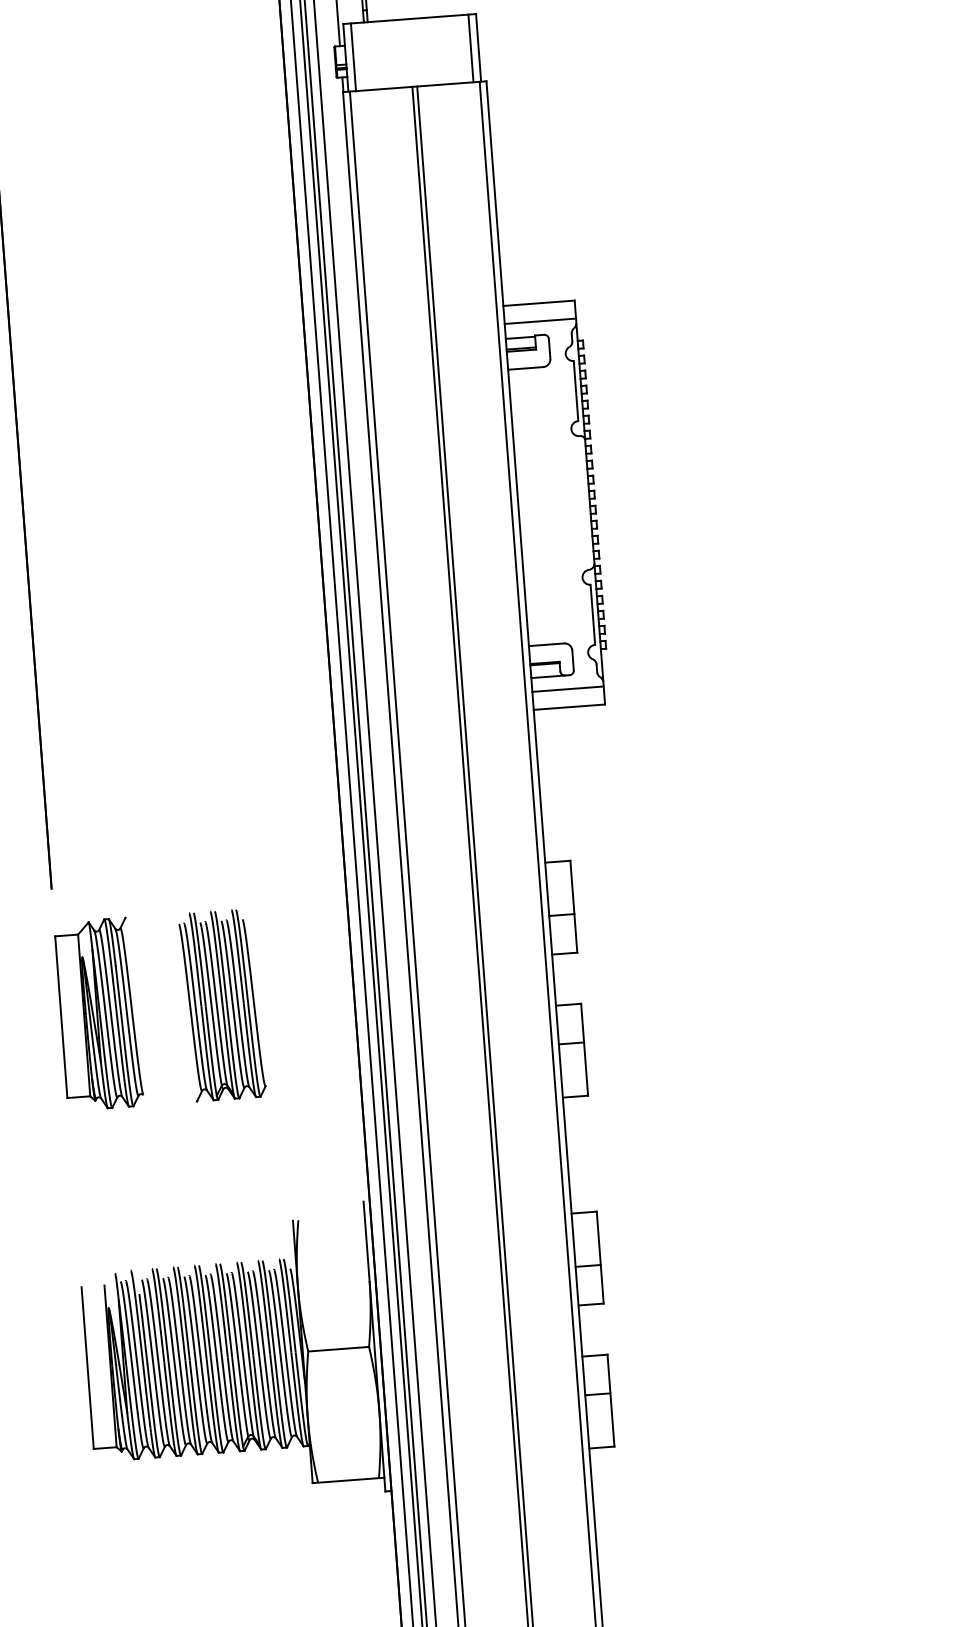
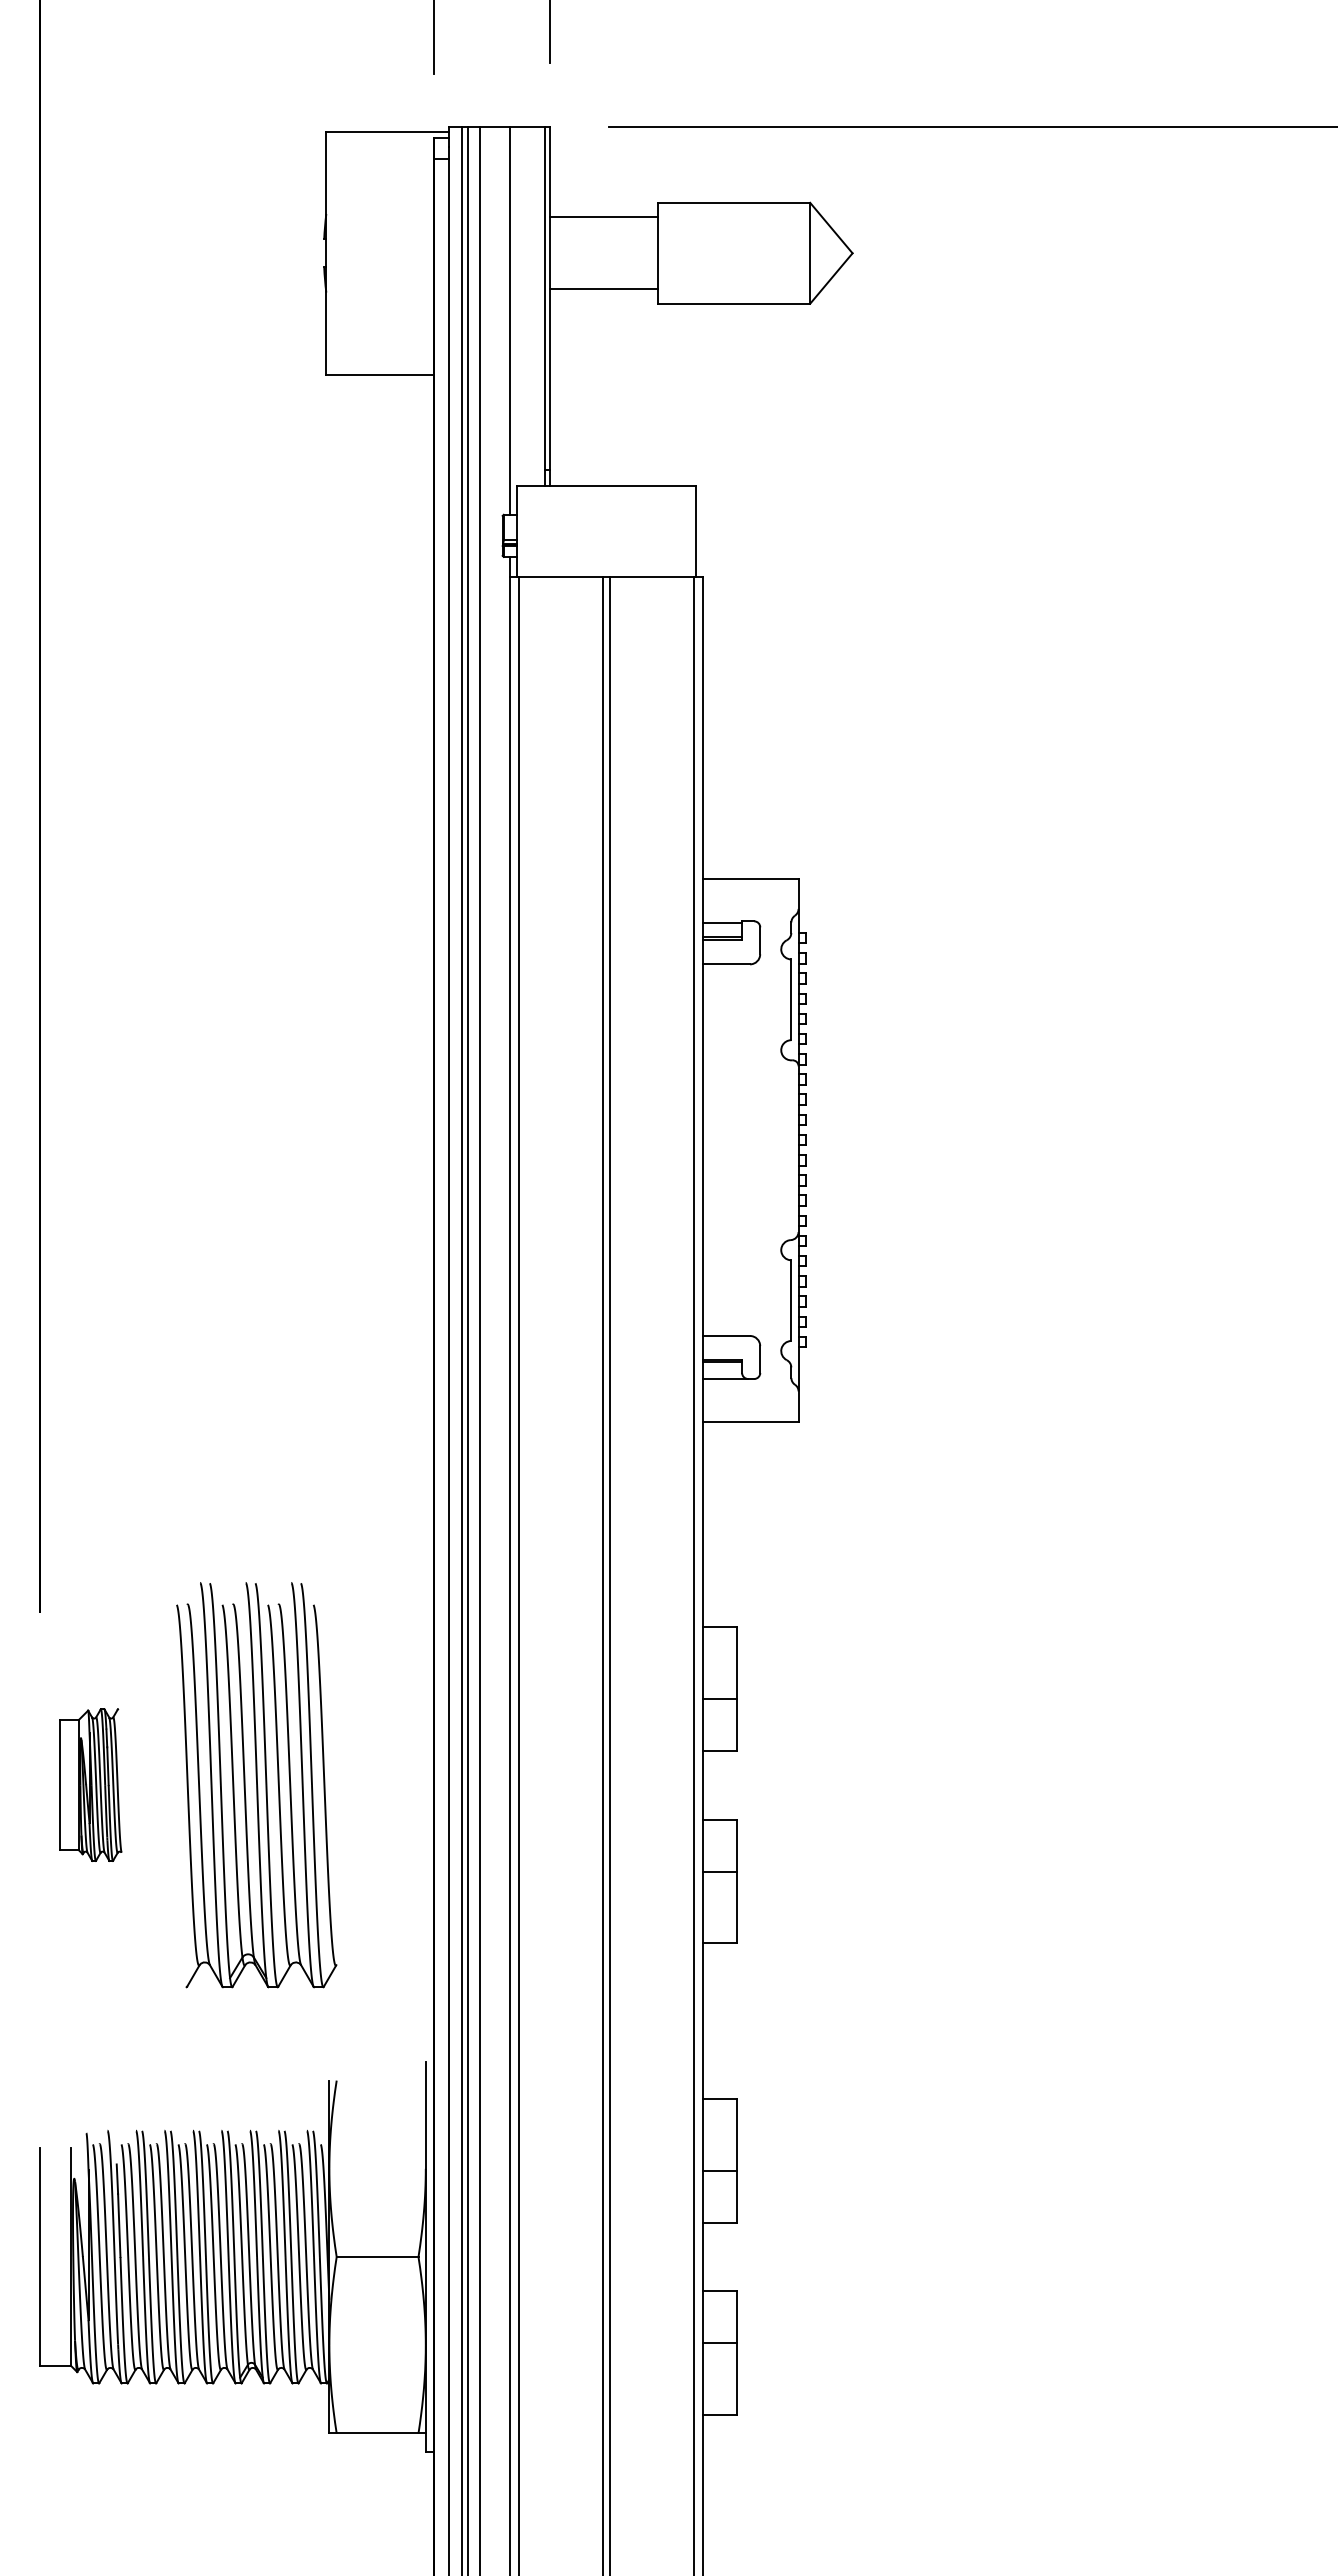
line: (471, 47) -> (685, 530), removed
line: (353, 56) -> (527, 530), removed
line: (540, 321) -> (750, 902), removed
line: (567, 689) -> (750, 1397), removed
part: (222, 1005) -> (256, 1785), size x1.6
part: (98, 1013) -> (90, 1784), size x0.6

